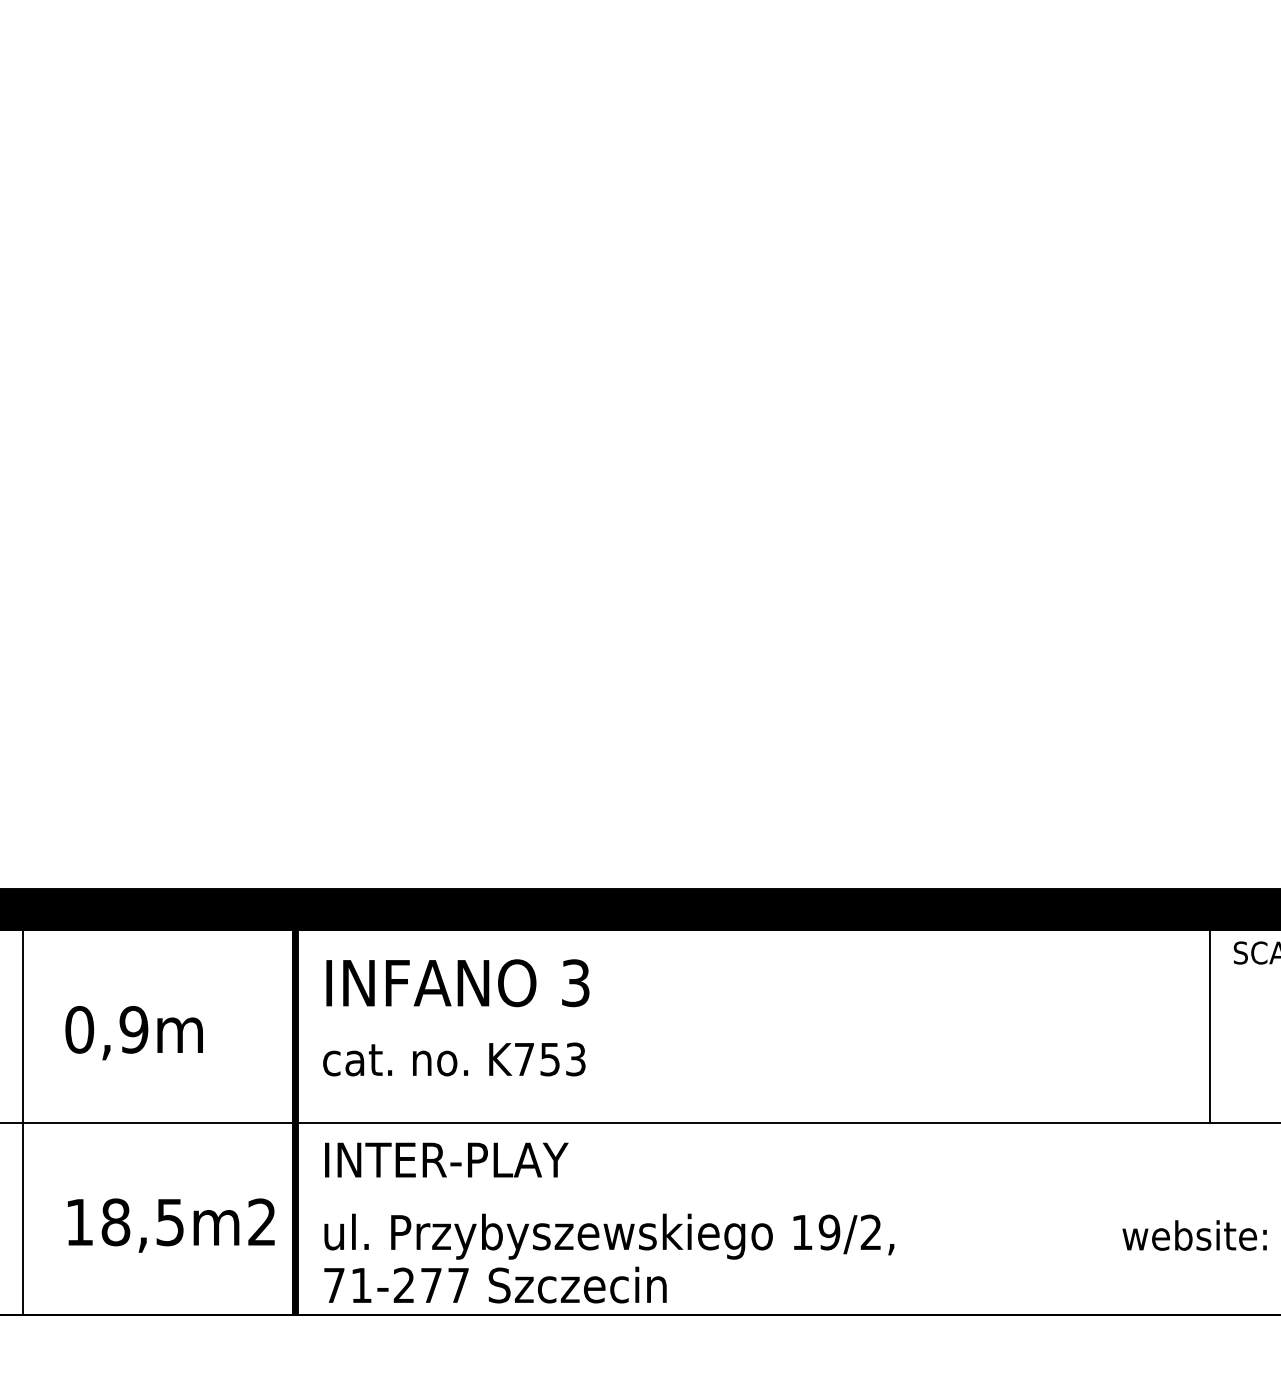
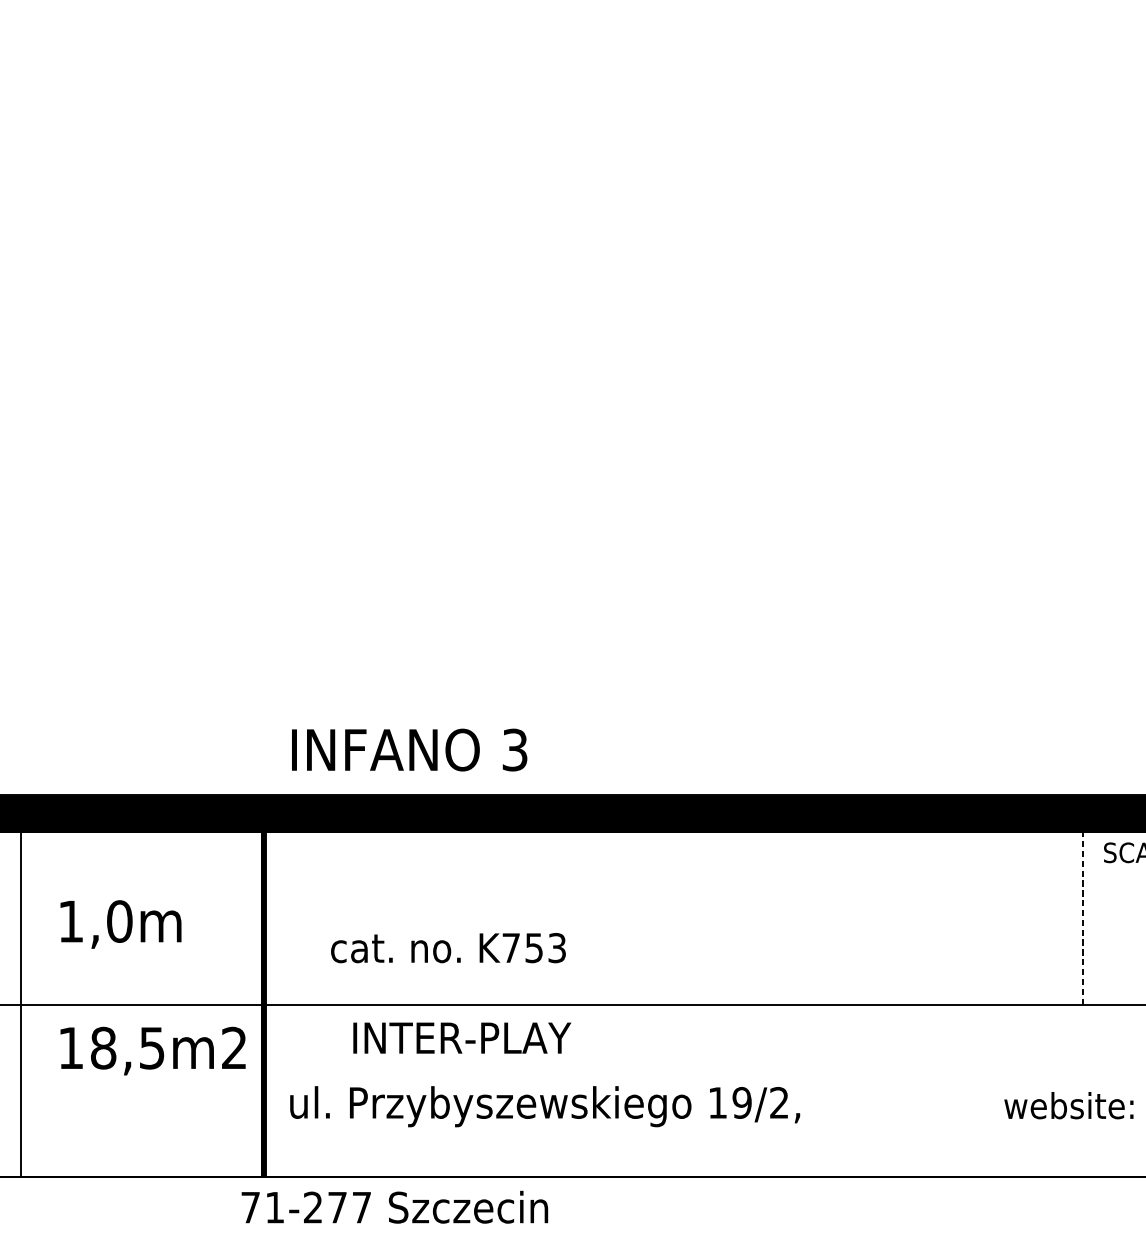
text: (457, 983) -> (409, 750), moved
line: (1209, 1026) -> (1082, 918), solid -> dashed
text: (106, 1029) -> (95, 921), 0,9m -> 1,0m
text: (454, 1059) -> (448, 948), moved
text: (446, 1159) -> (462, 1037), moved
text: (170, 1225) -> (152, 1051), moved
text: (495, 1284) -> (394, 1206), moved

